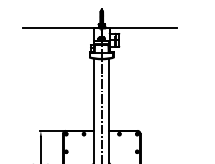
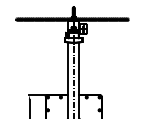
hatch: (60, 26) -> (43, 19), added
hatch: (140, 26) -> (102, 19), added

